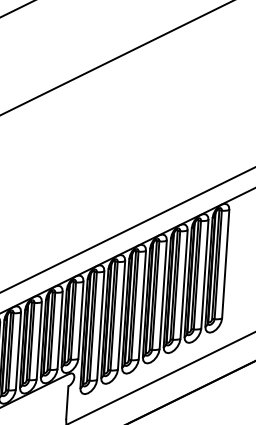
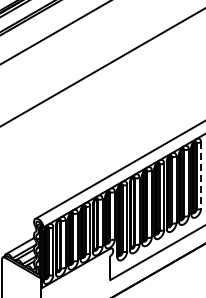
line: (226, 264) -> (201, 175), solid -> dashed

